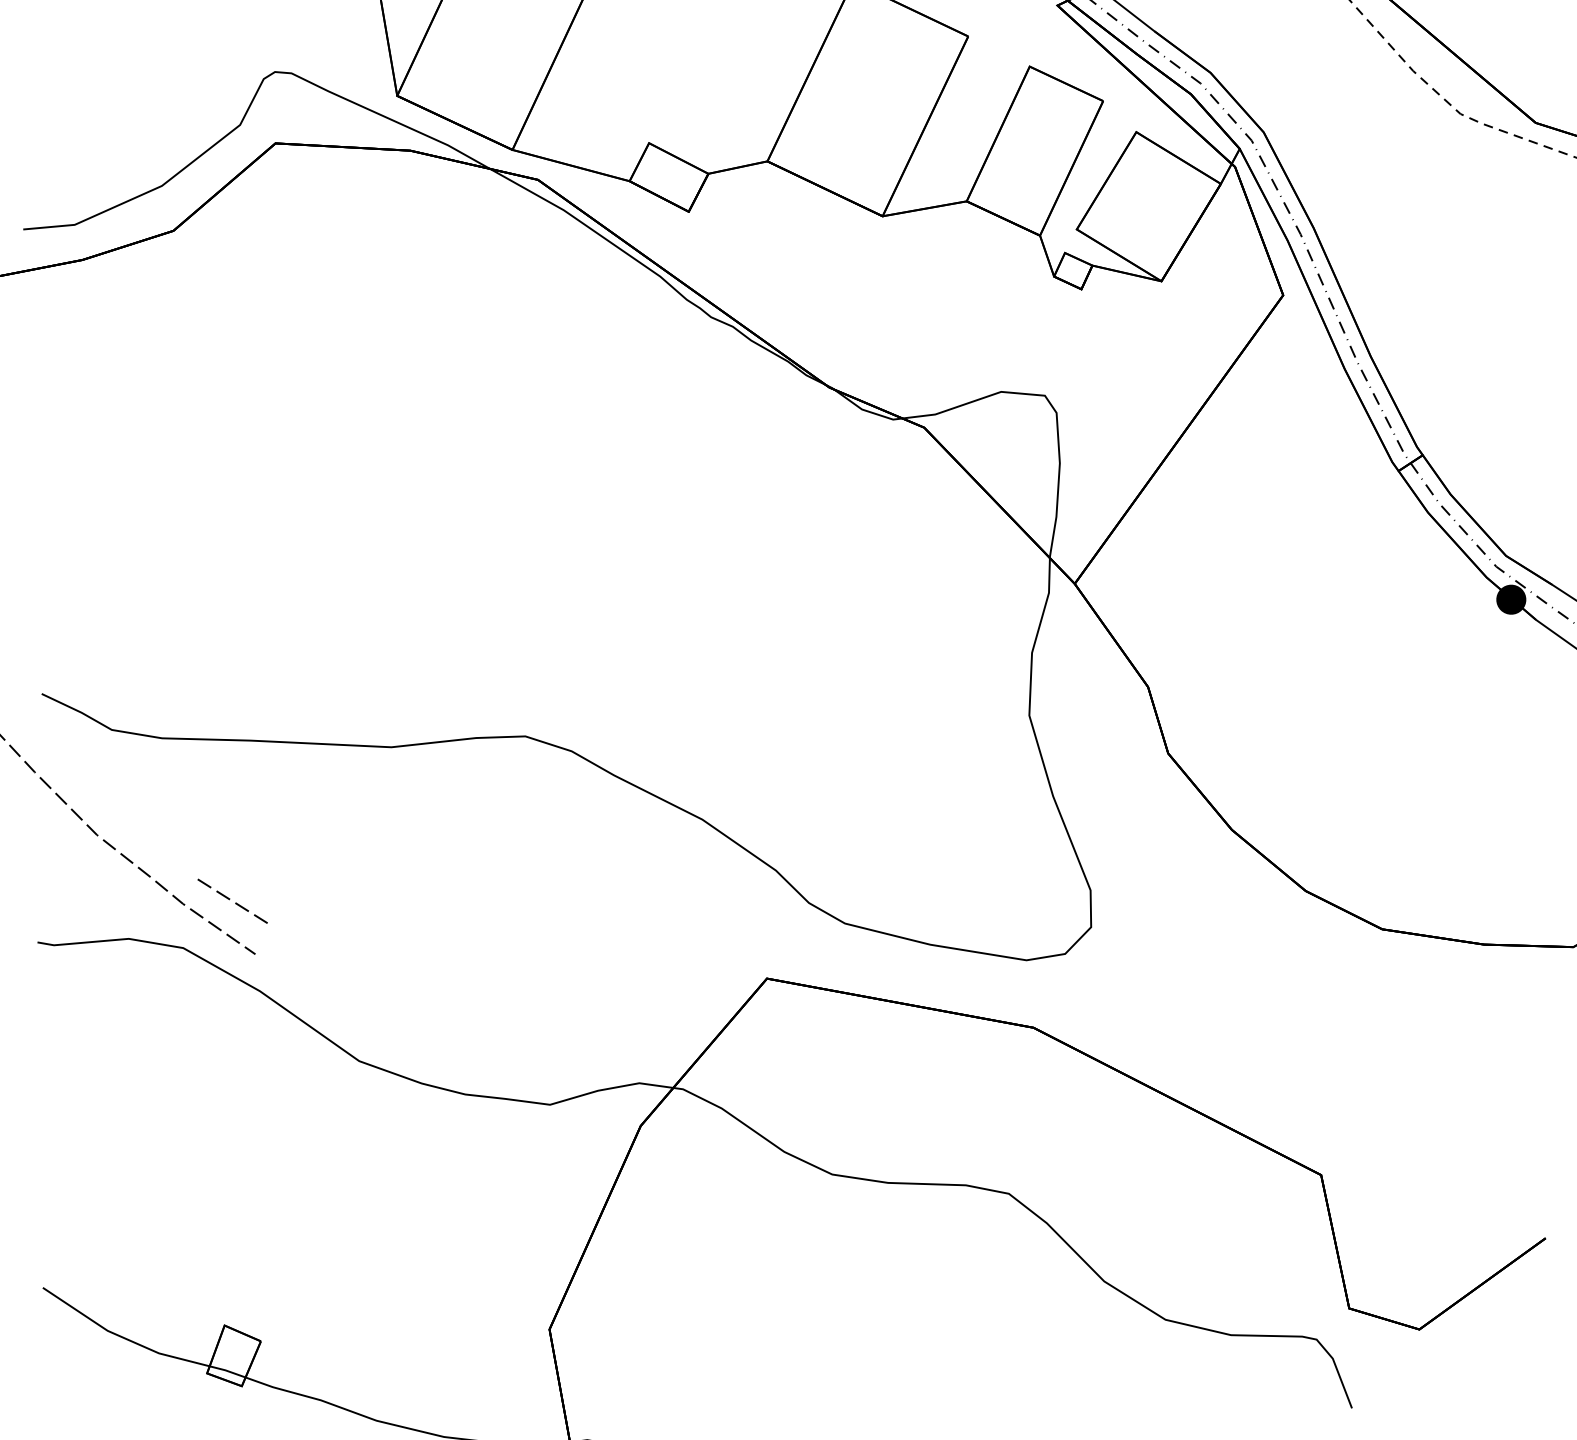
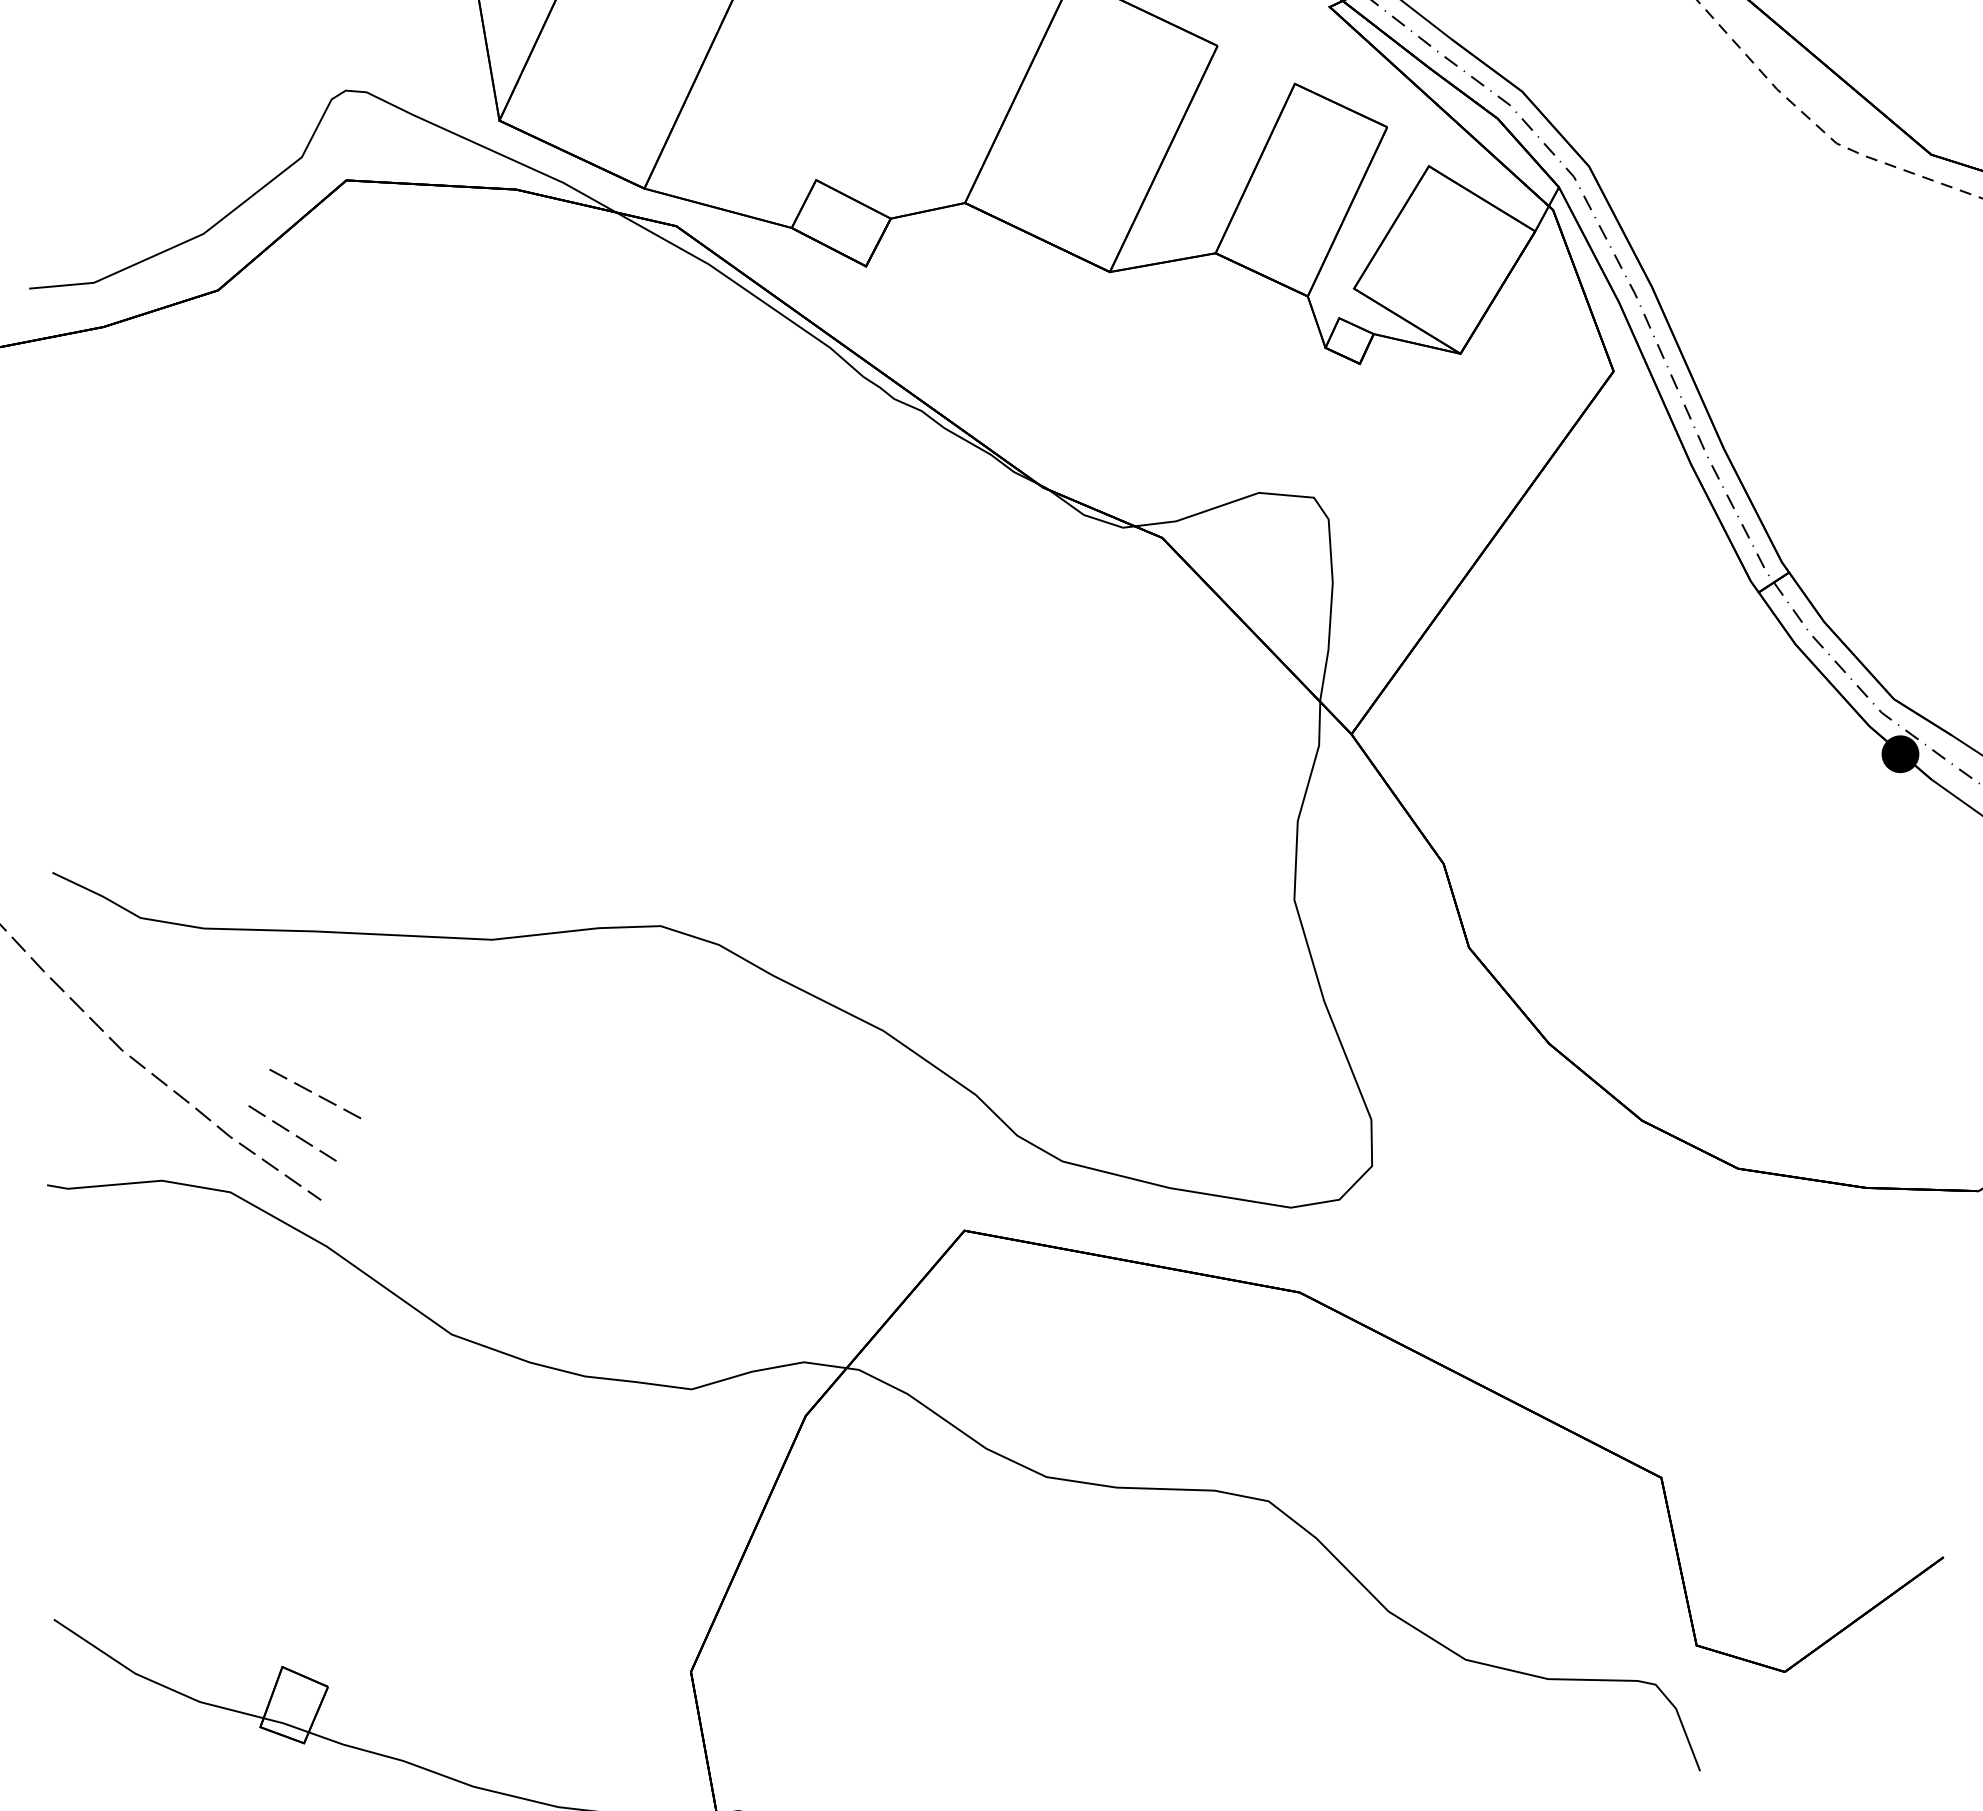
line: (253, 871) -> (318, 1096), added

